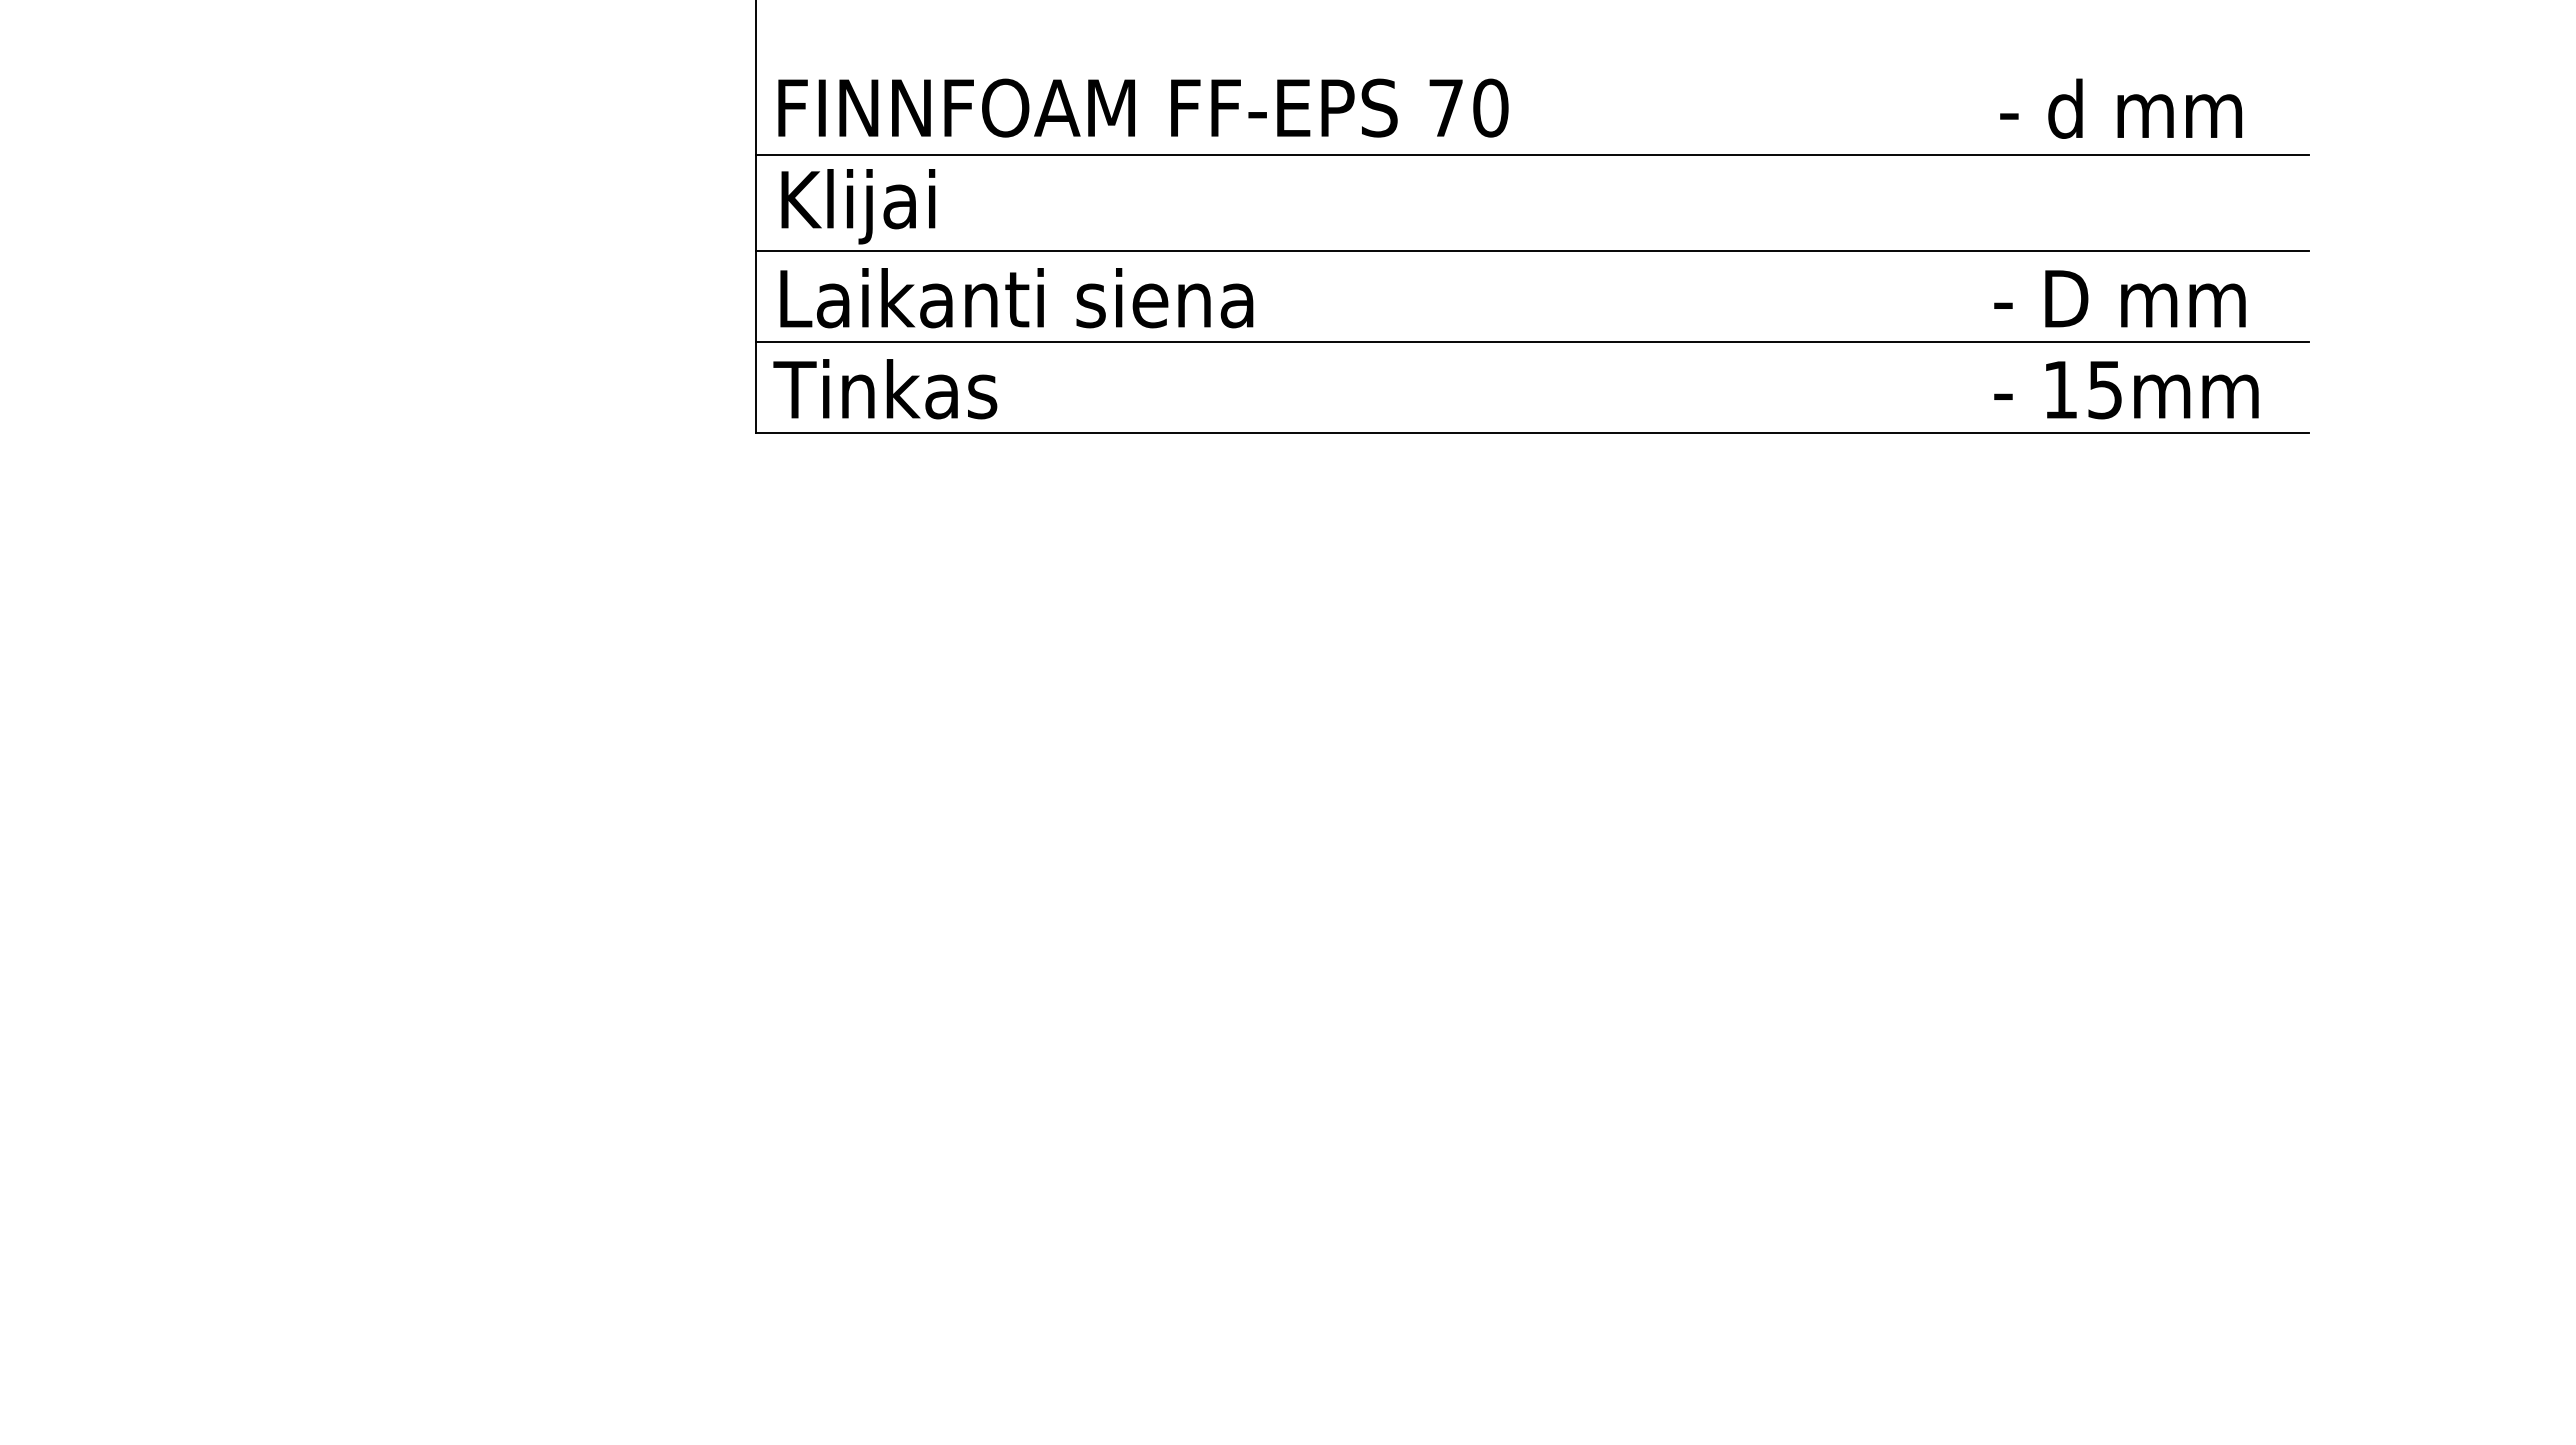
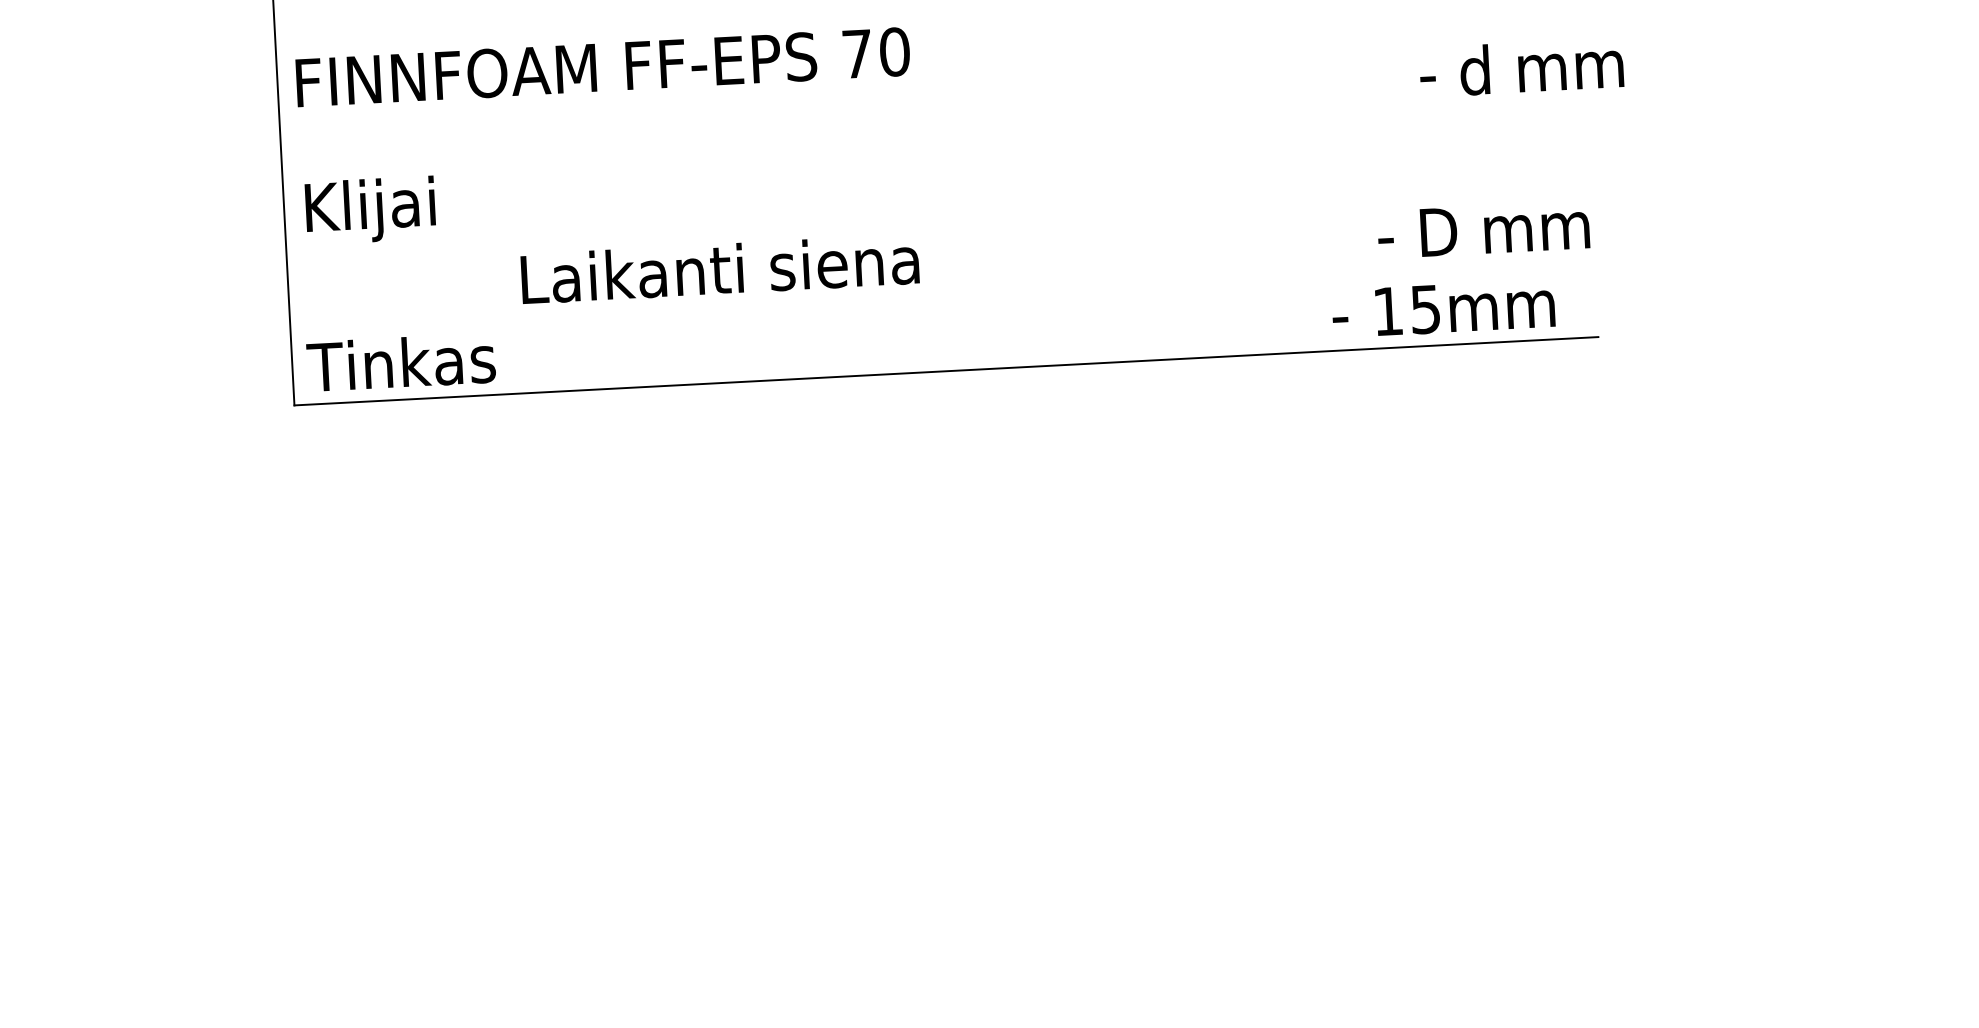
text: (1143, 107) -> (603, 66), moved
text: (2121, 108) -> (1521, 67), moved
line: (1531, 155) -> (933, 137), removed
line: (1531, 251) -> (937, 218), removed
text: (1016, 298) -> (719, 269), moved
text: (2119, 298) -> (1483, 229), moved
line: (1531, 342) -> (941, 294), removed

